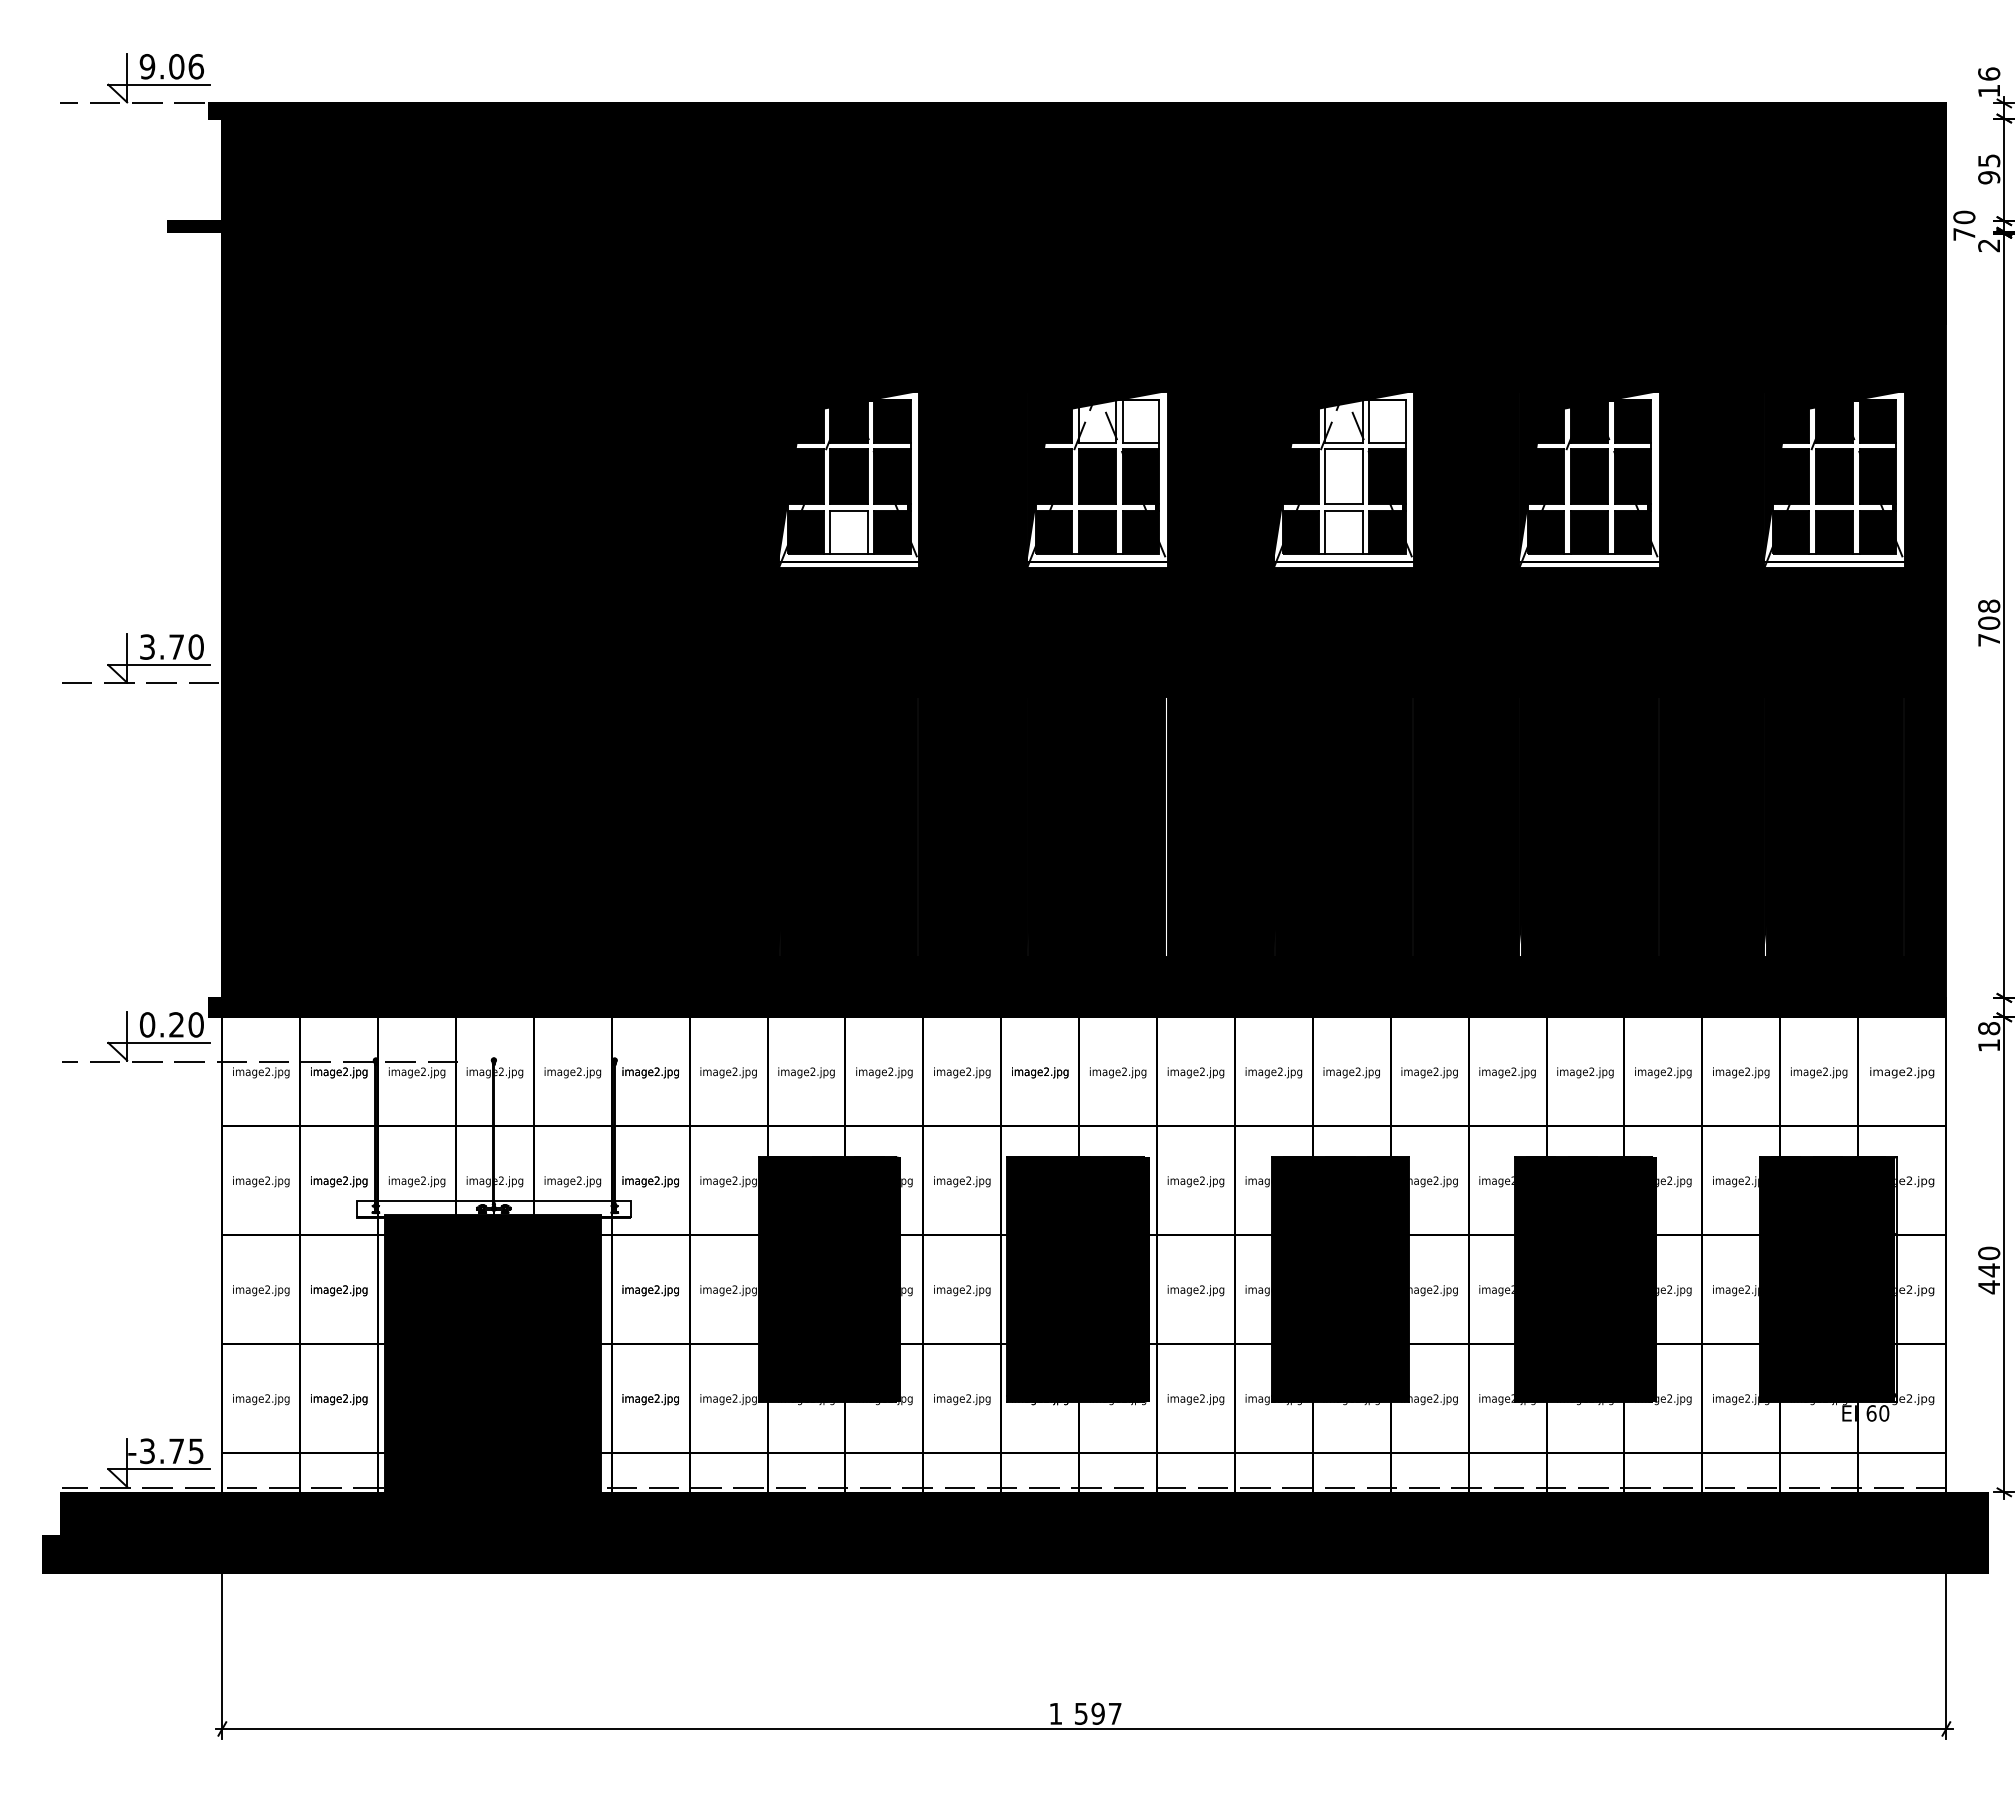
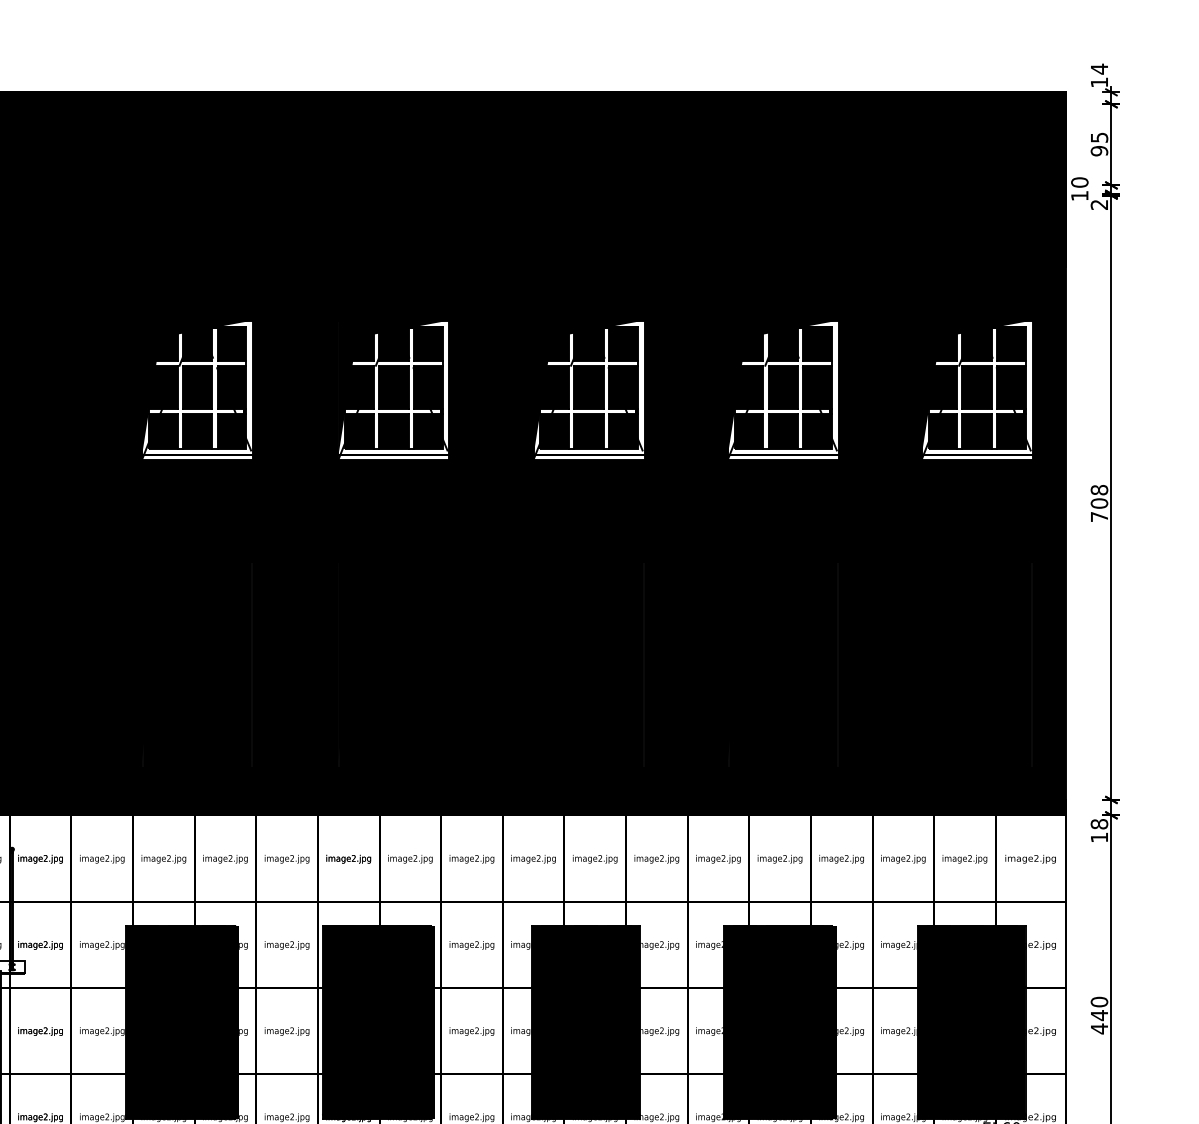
text: (1989, 74) -> (1099, 69), 16 -> 14
text: (1964, 234) -> (1079, 196), 70 -> 10
fill: (1118, 421) -> (410, 343), added
fill: (1365, 421) -> (606, 343), added
fill: (1343, 476) -> (588, 387), added
fill: (848, 531) -> (197, 430), added
fill: (1343, 531) -> (588, 430), added

